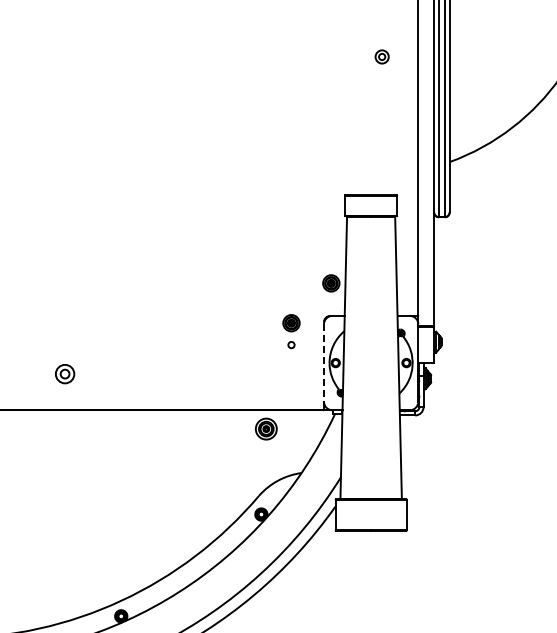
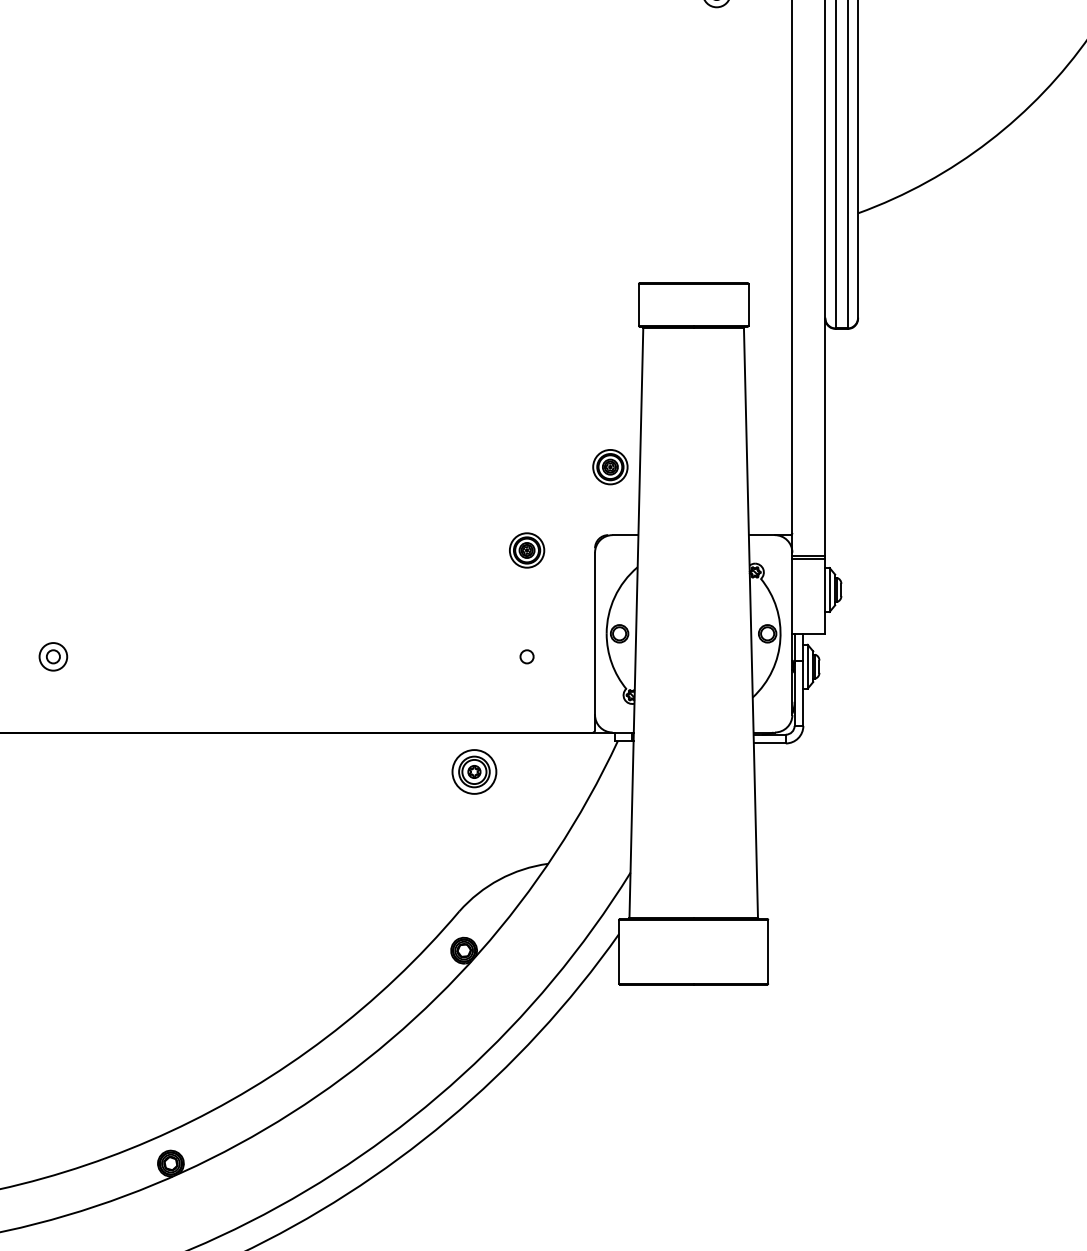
circle: (291, 345) -> (527, 657), moved
line: (323, 363) -> (594, 634), dashed -> solid
part: (64, 373) -> (52, 655), size x0.71

